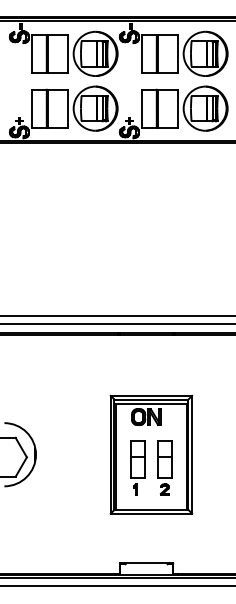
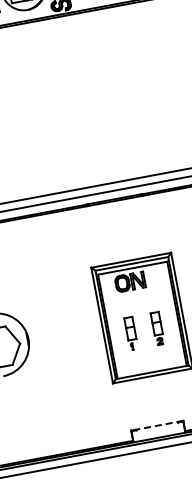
part: (137, 467) -> (130, 333), size x0.6
part: (164, 467) -> (157, 328), size x0.6
line: (146, 563) -> (157, 425), solid -> dashed

